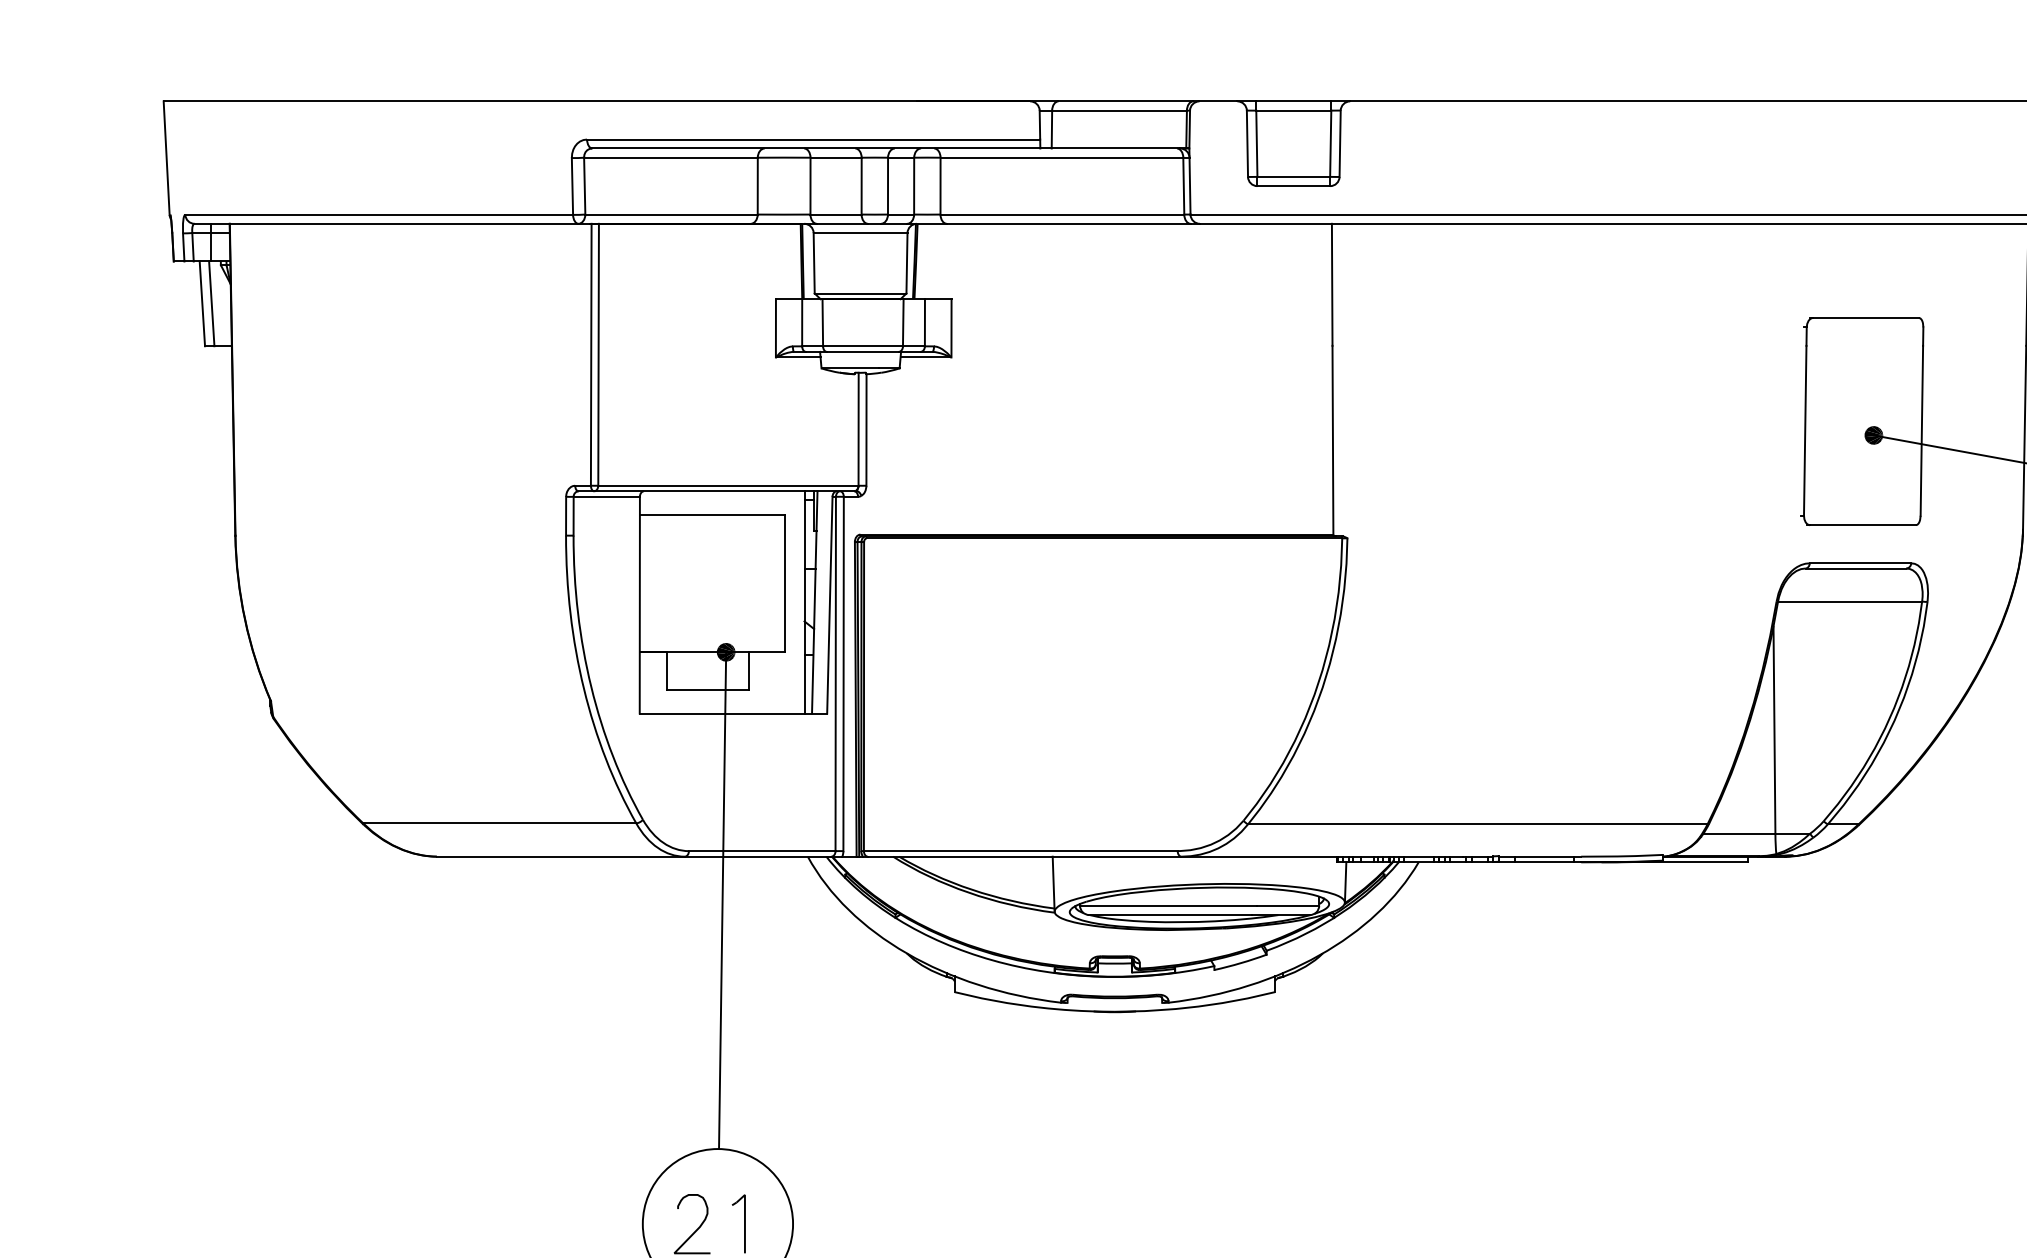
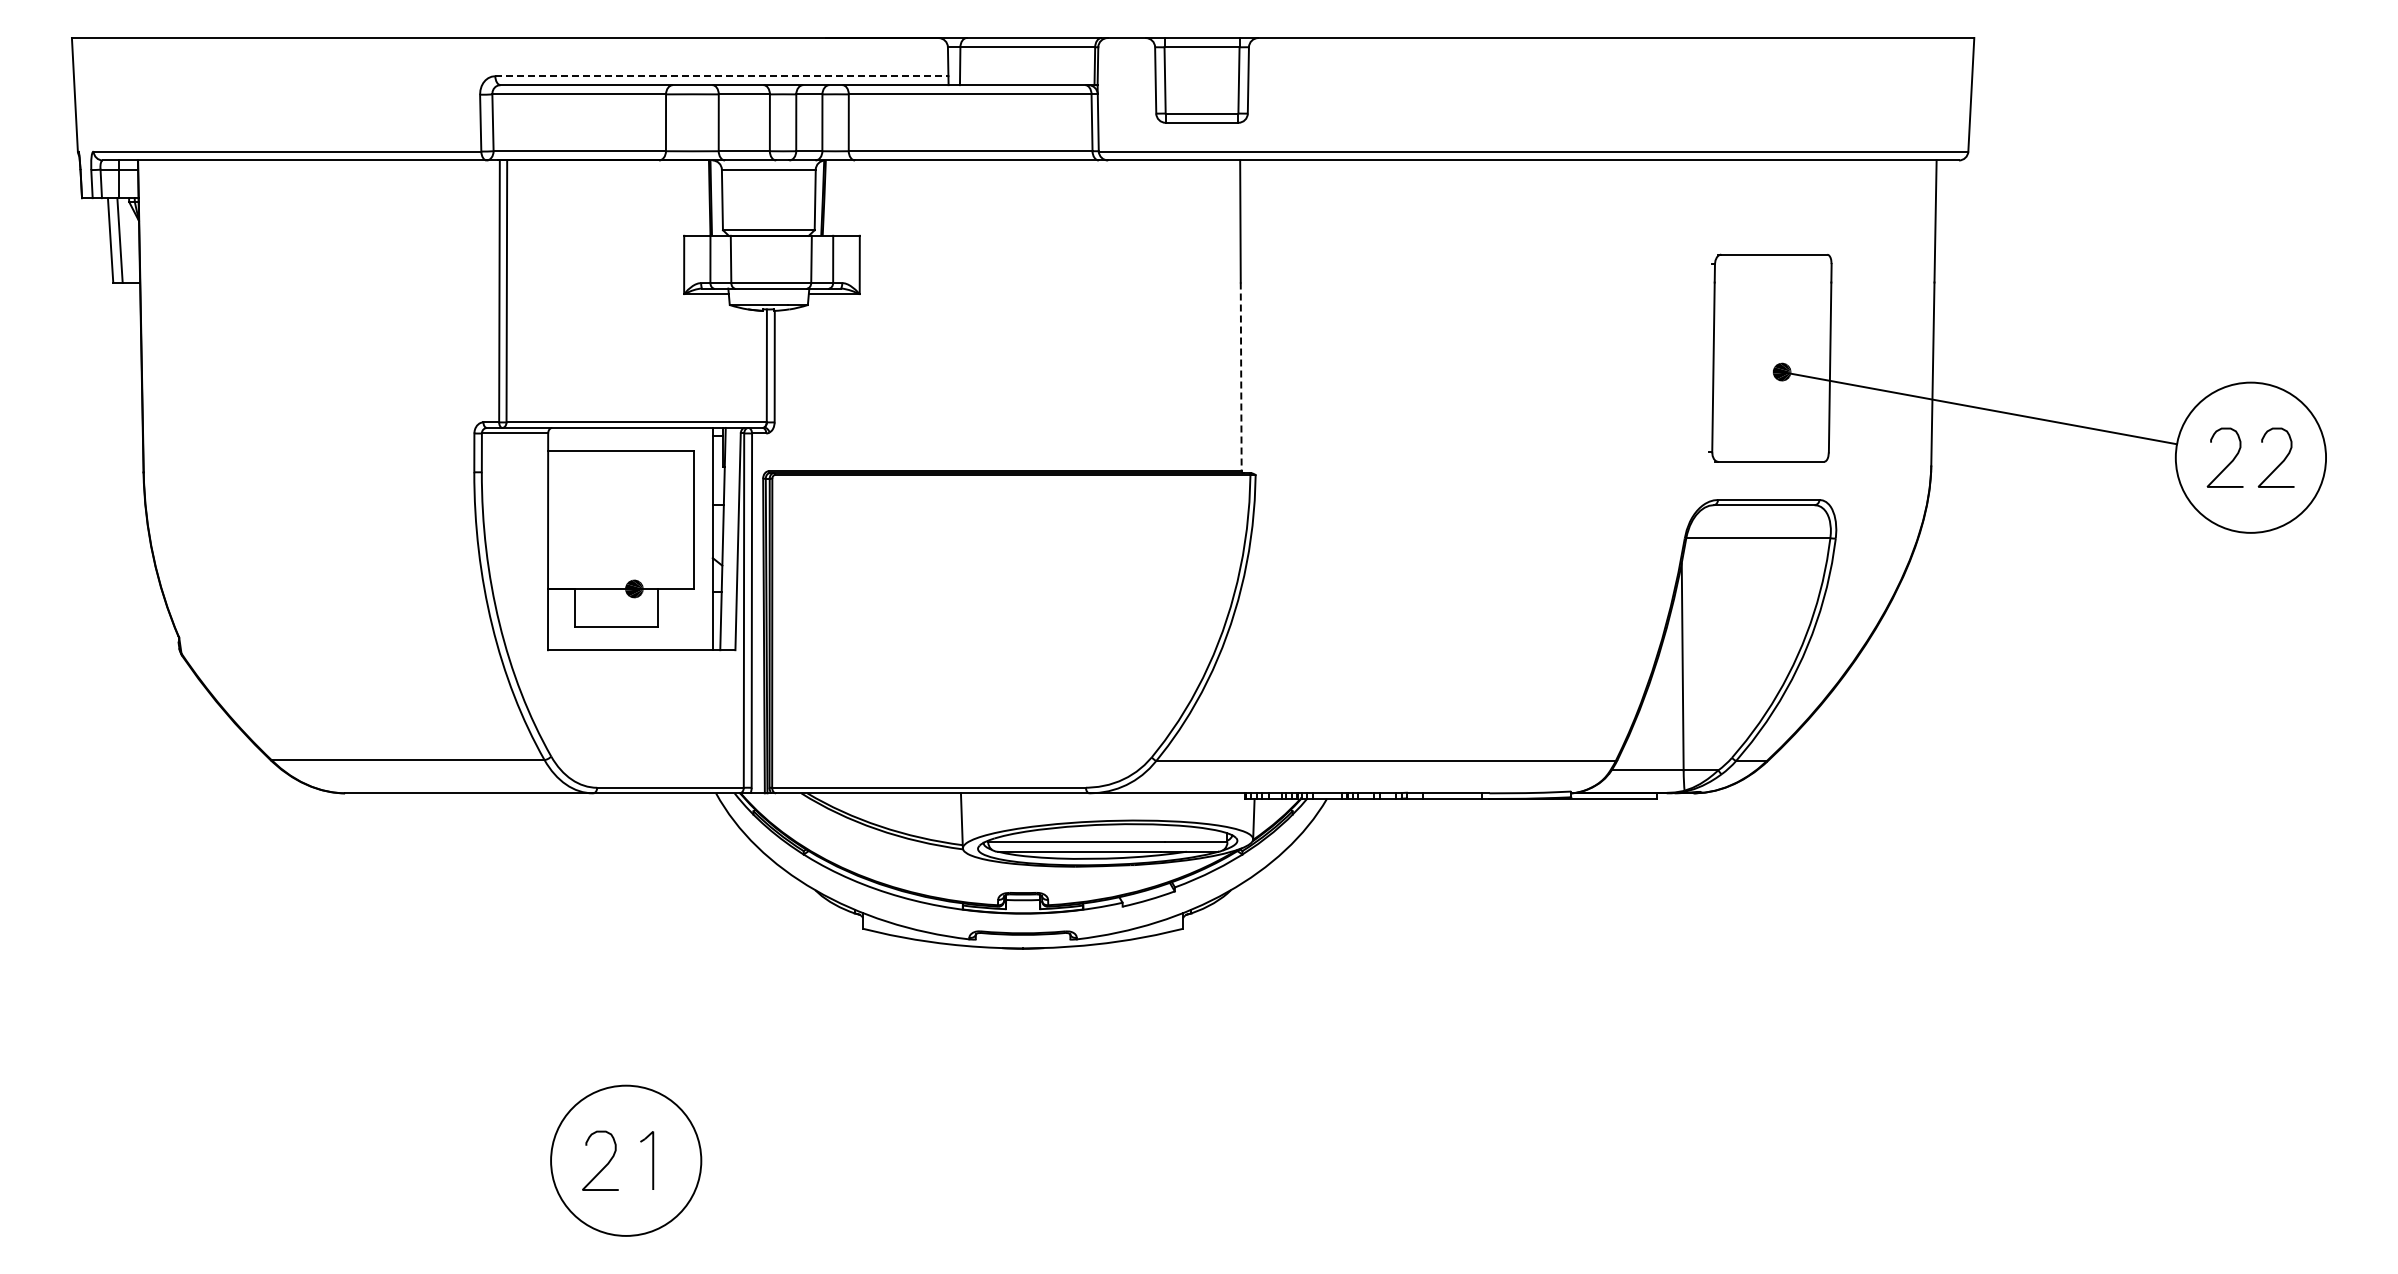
line: (813, 139) -> (721, 76), solid -> dashed
line: (1333, 440) -> (1241, 377), solid -> dashed
line: (722, 899) -> (630, 836), removed

